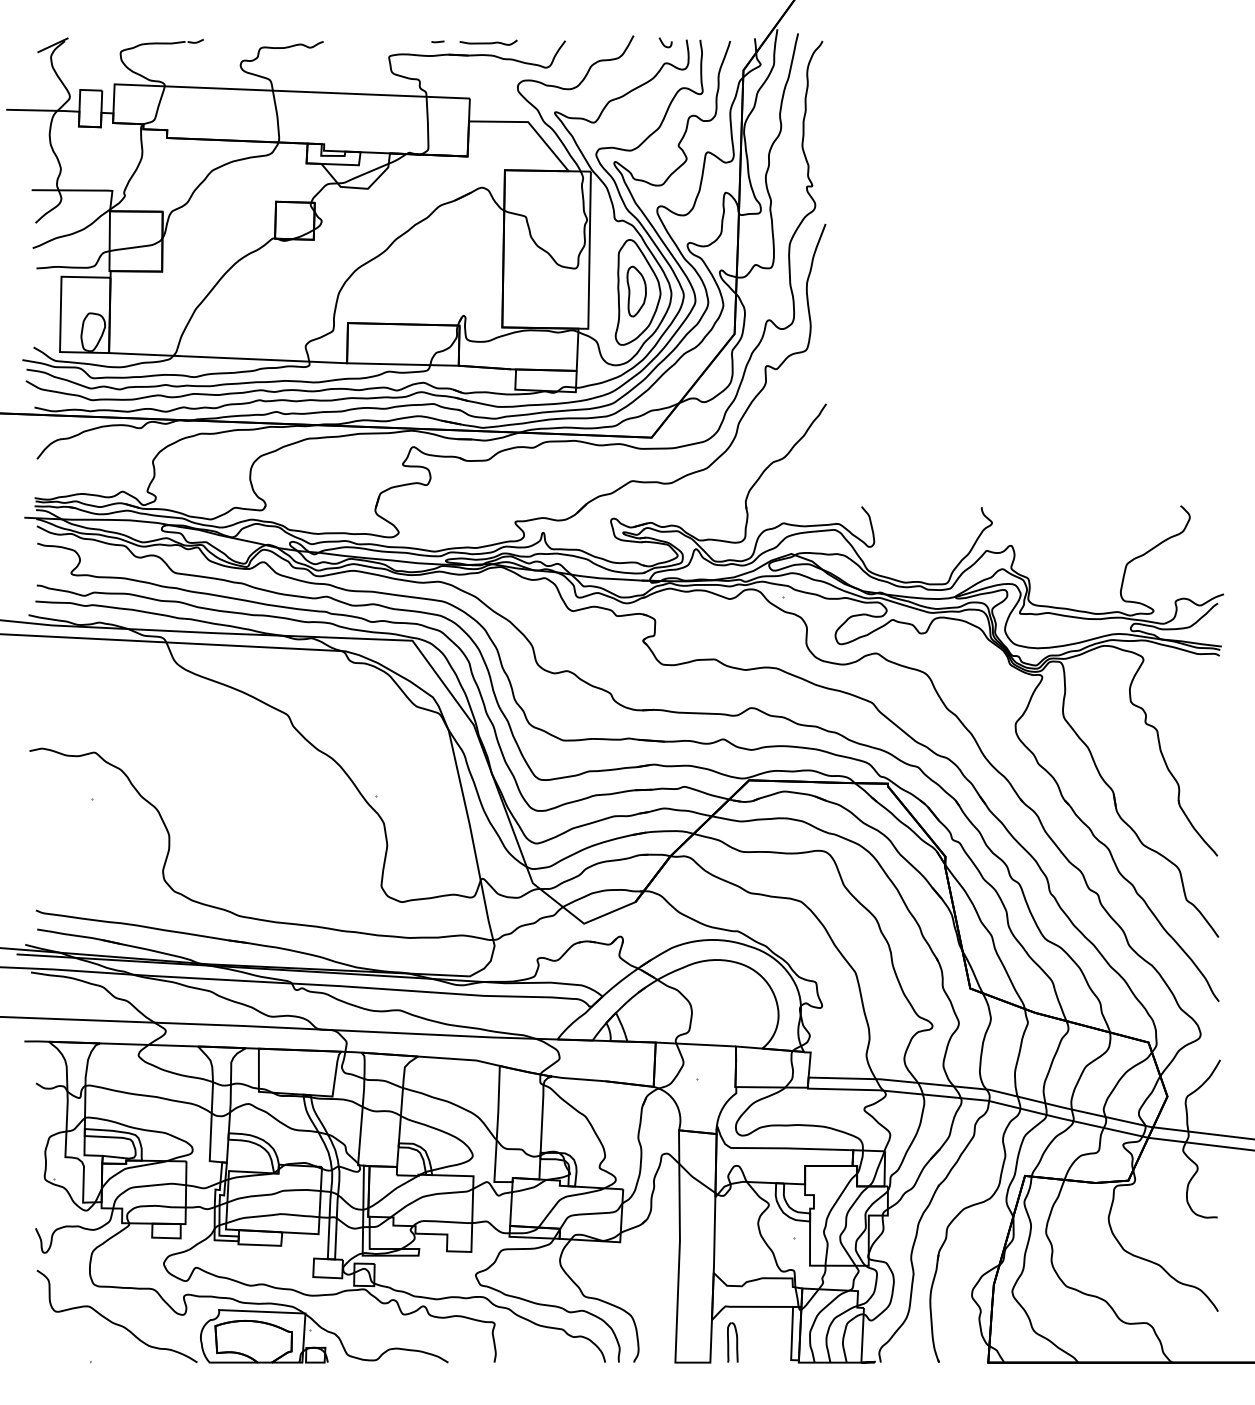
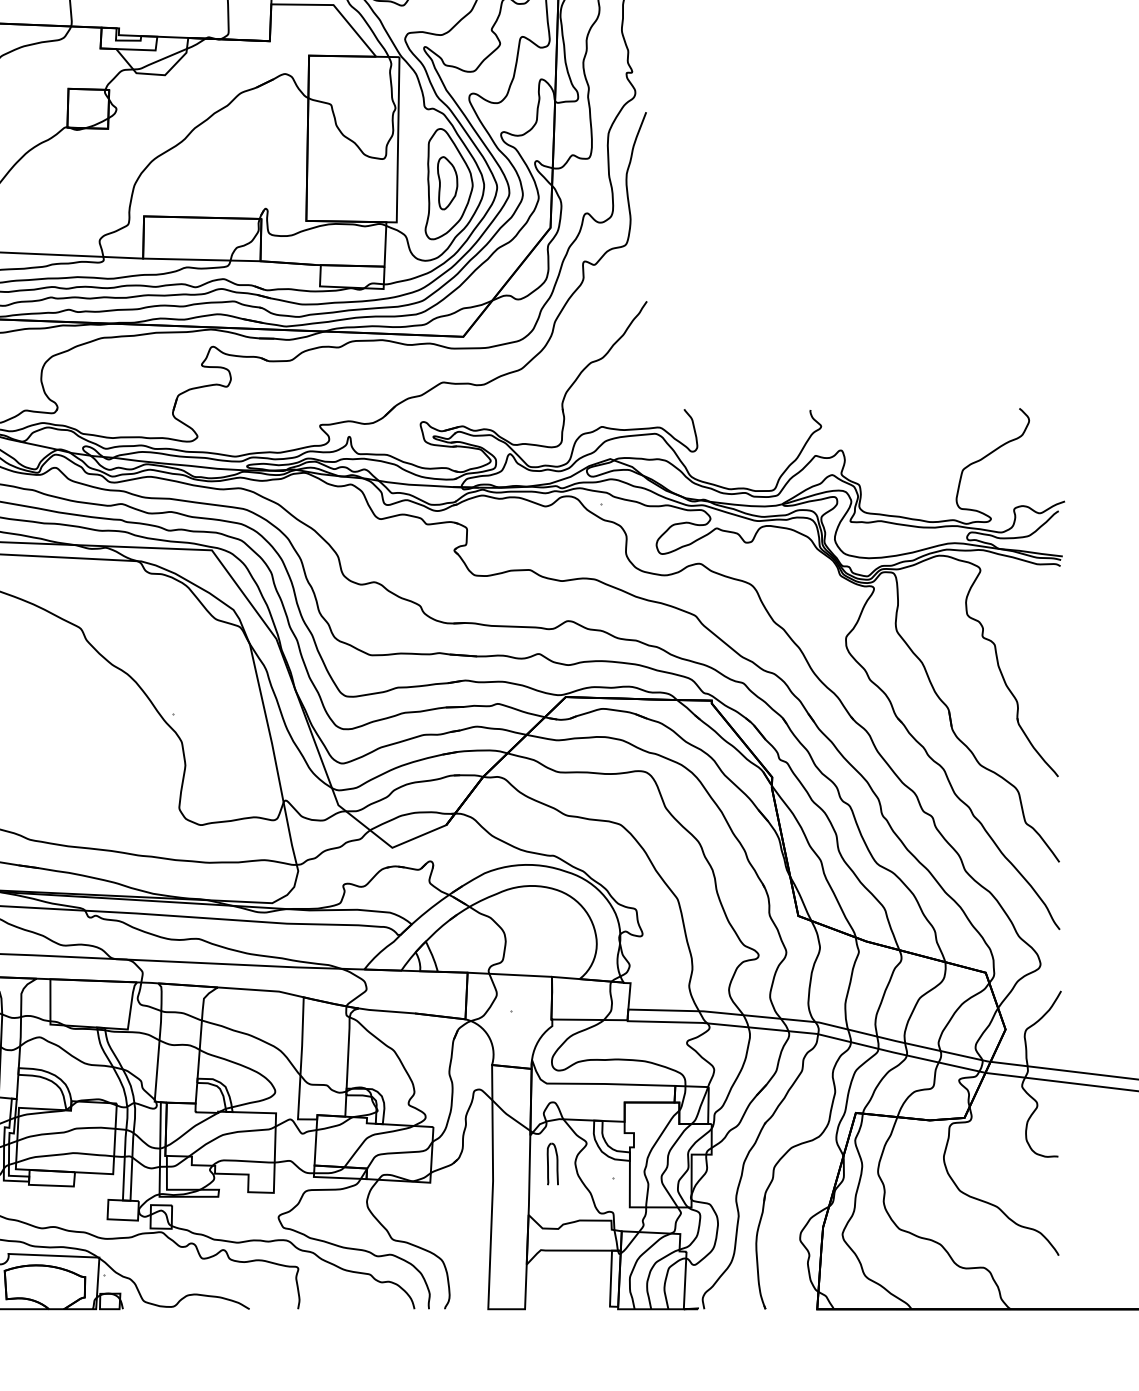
part: (732, 1342) -> (552, 1164), moved

